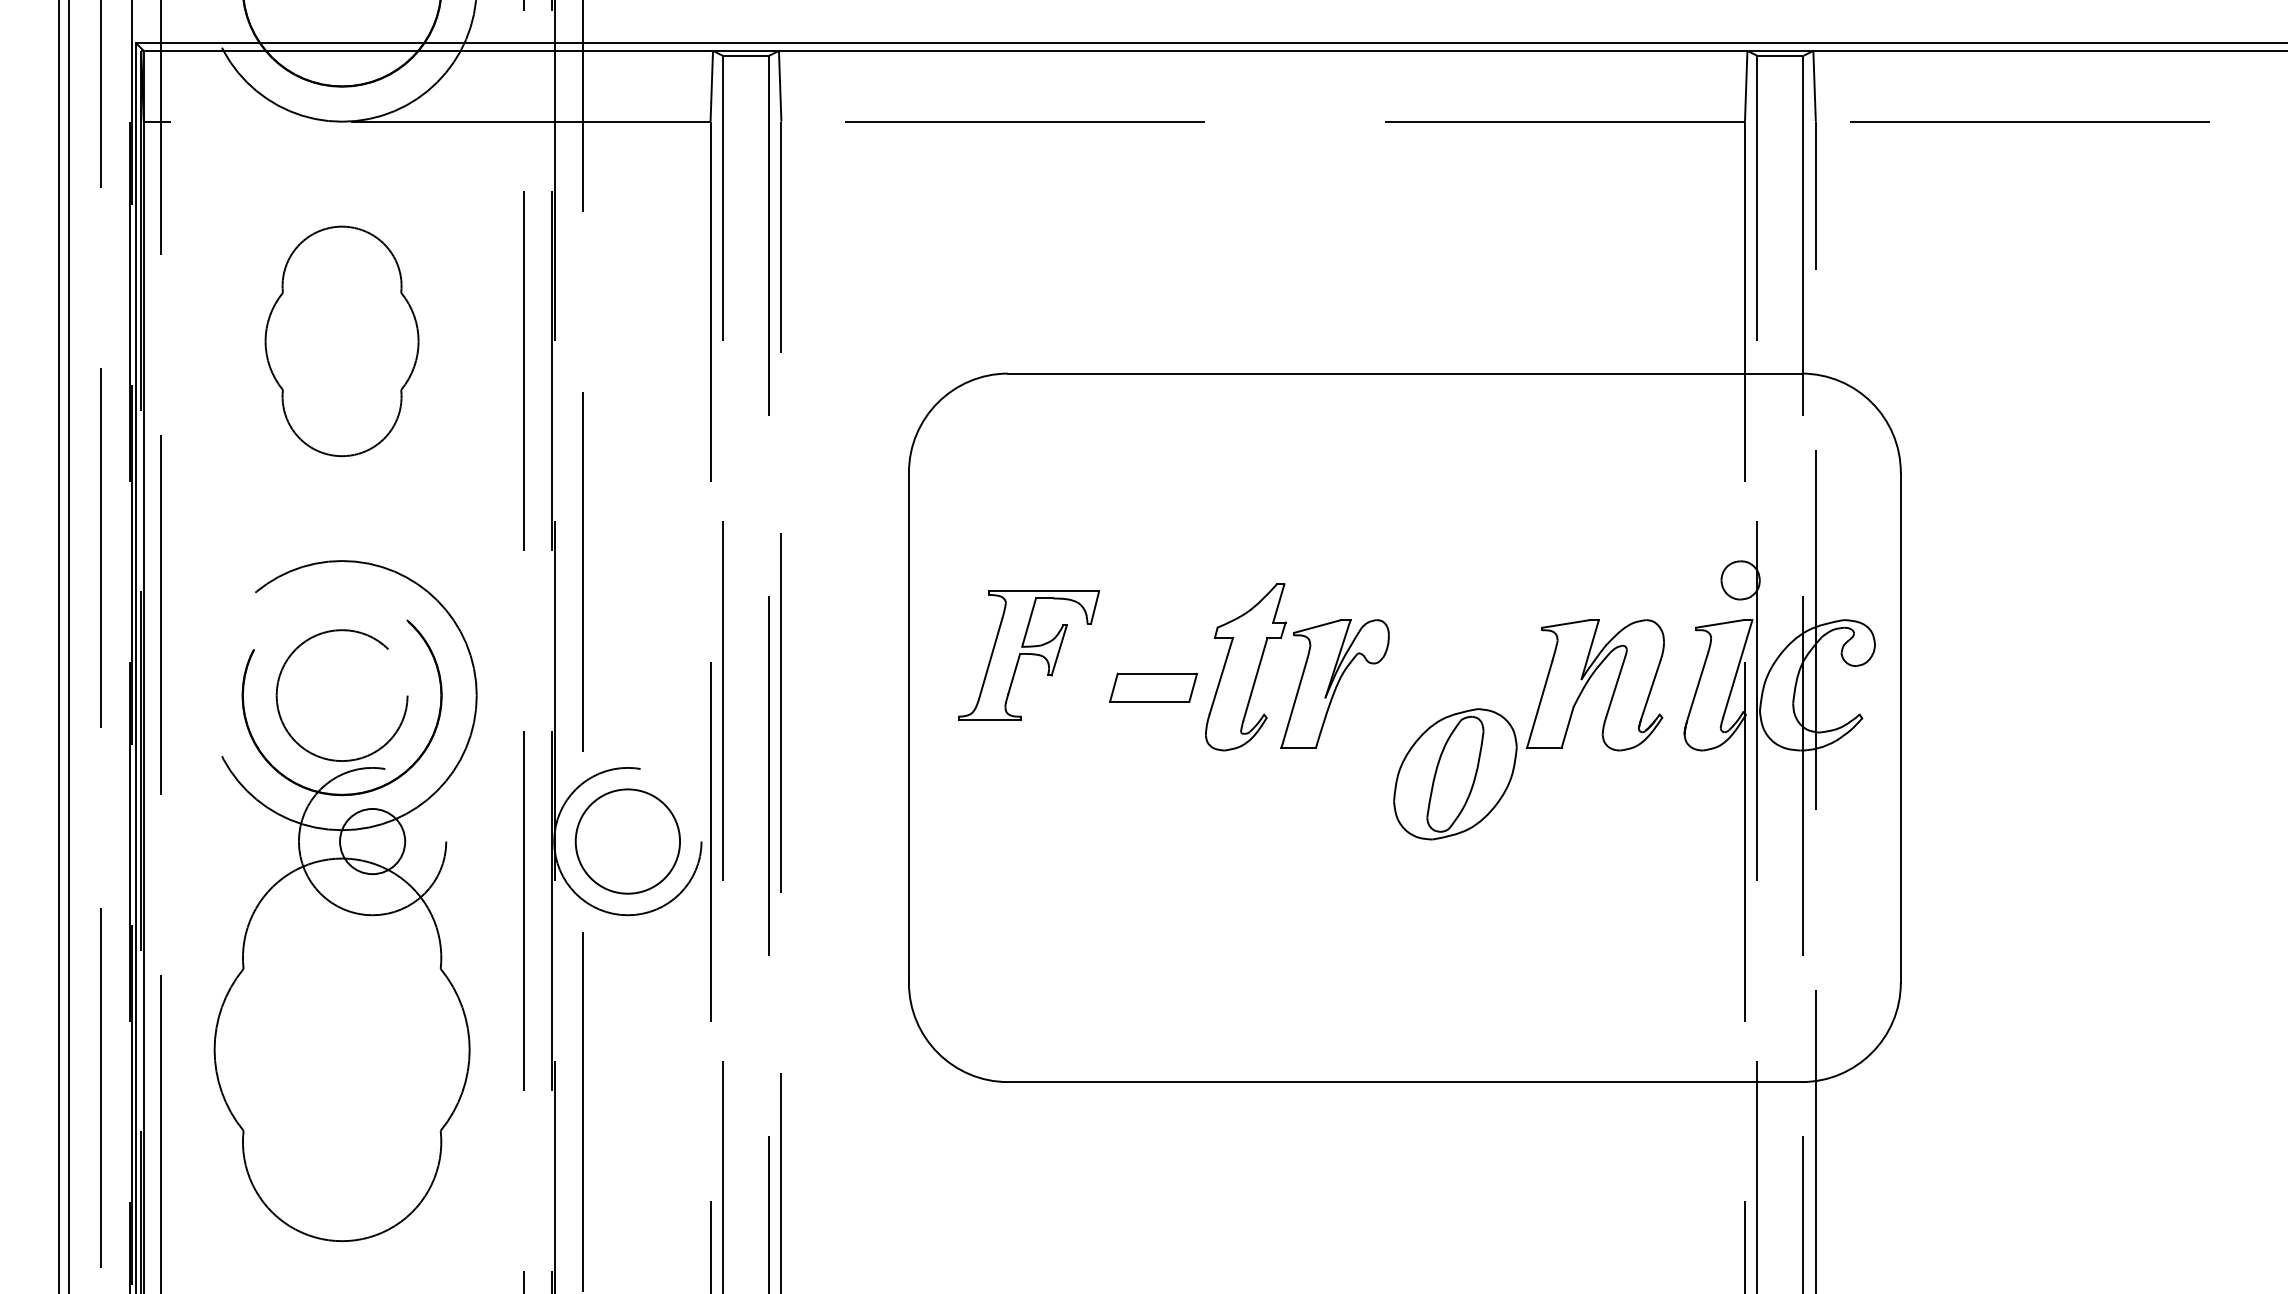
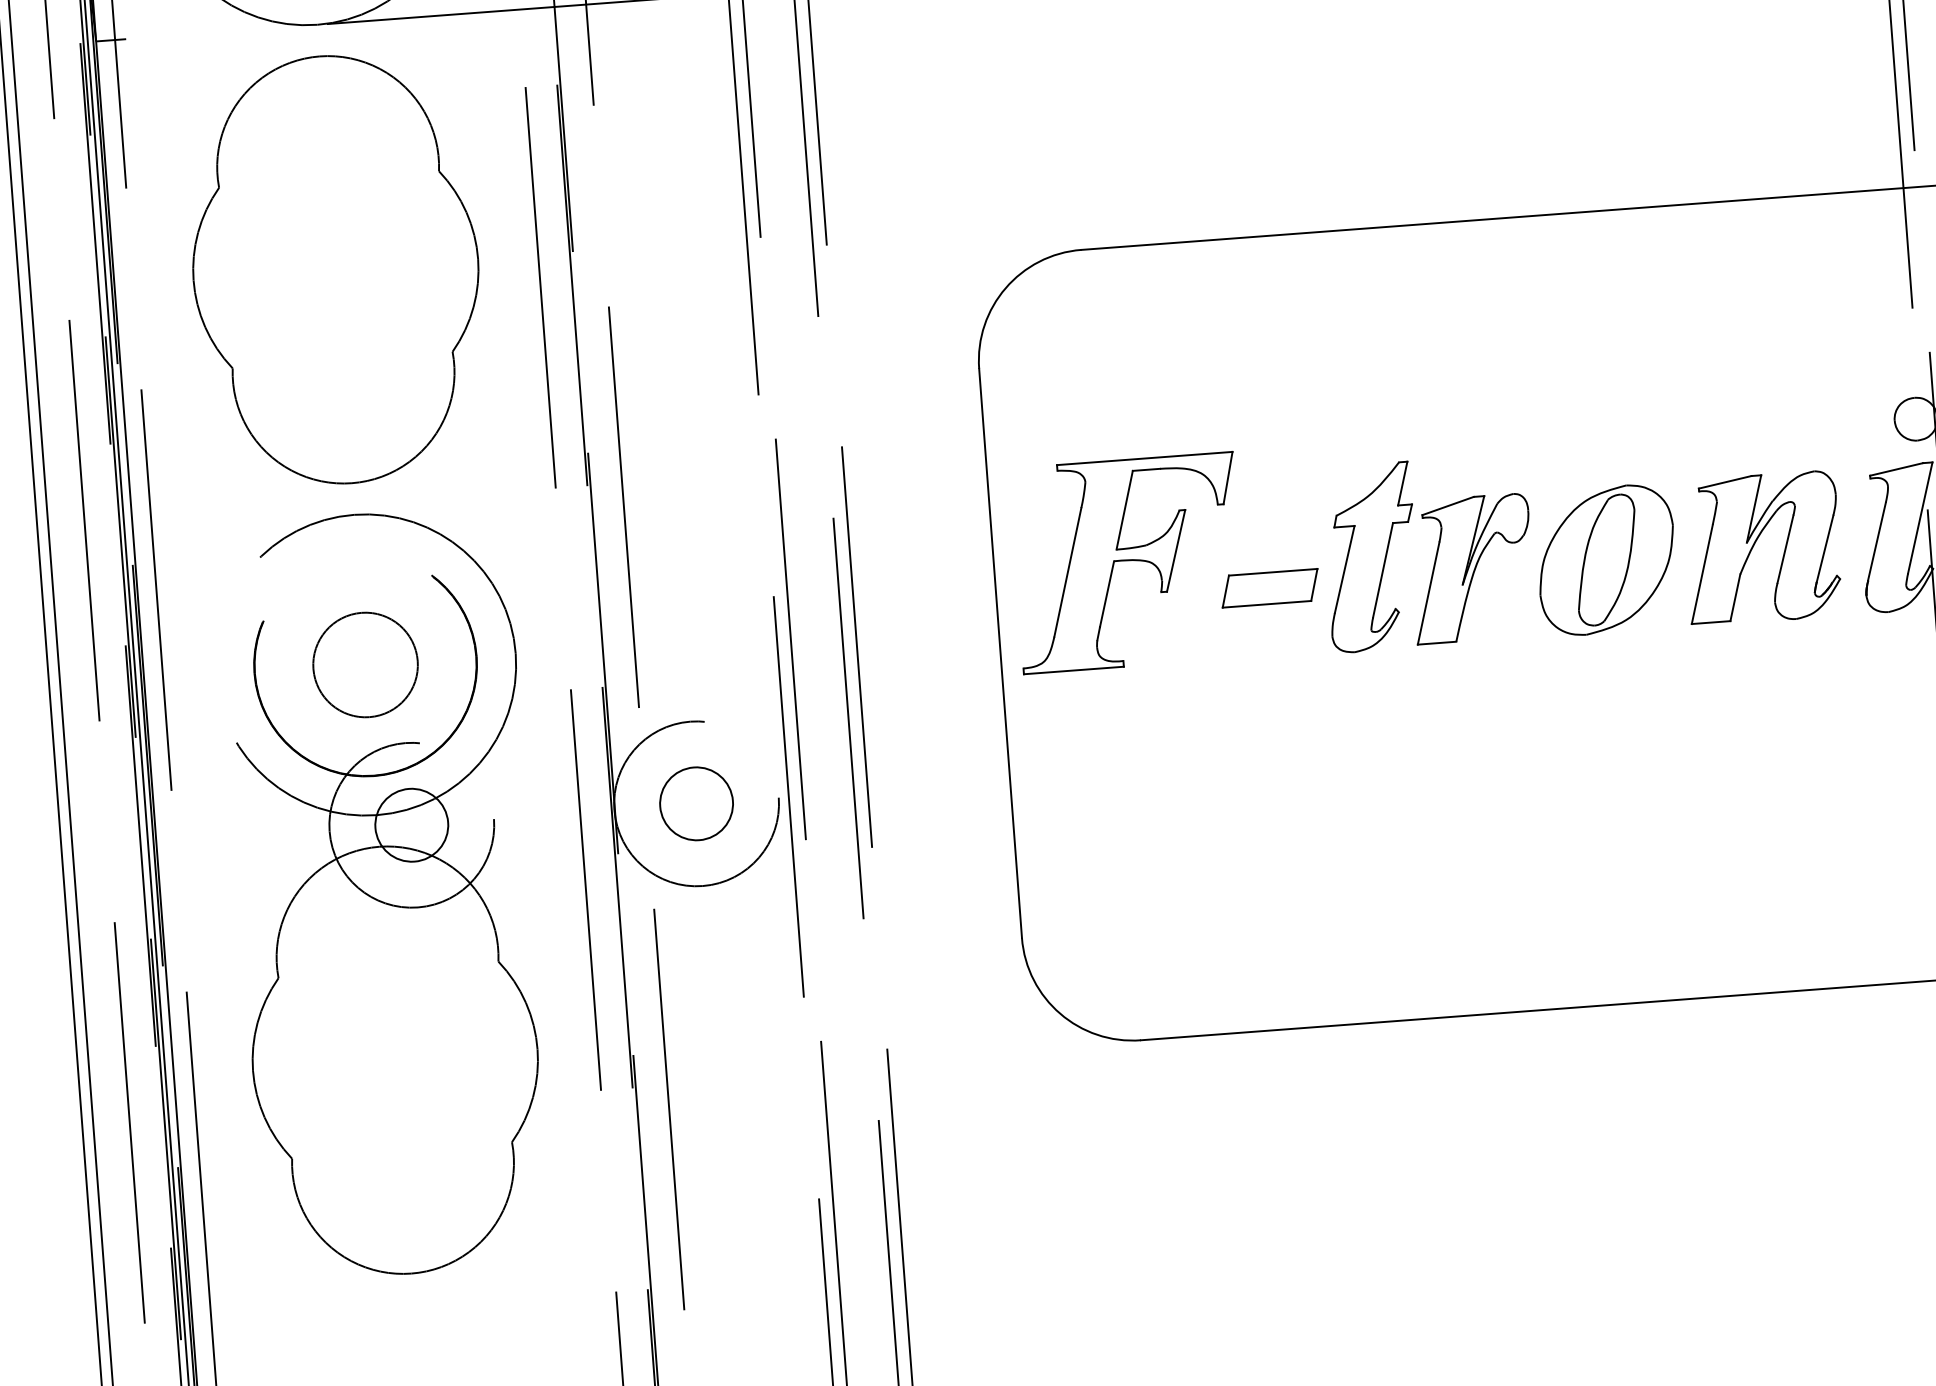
part: (341, 341) -> (335, 270), size x1.67
part: (1028, 655) -> (1127, 562), size x1.43
circle: (341, 695) -> (364, 664), size x0.71
part: (1455, 774) -> (1606, 560), moved
circle: (627, 841) -> (696, 803), size x0.62

